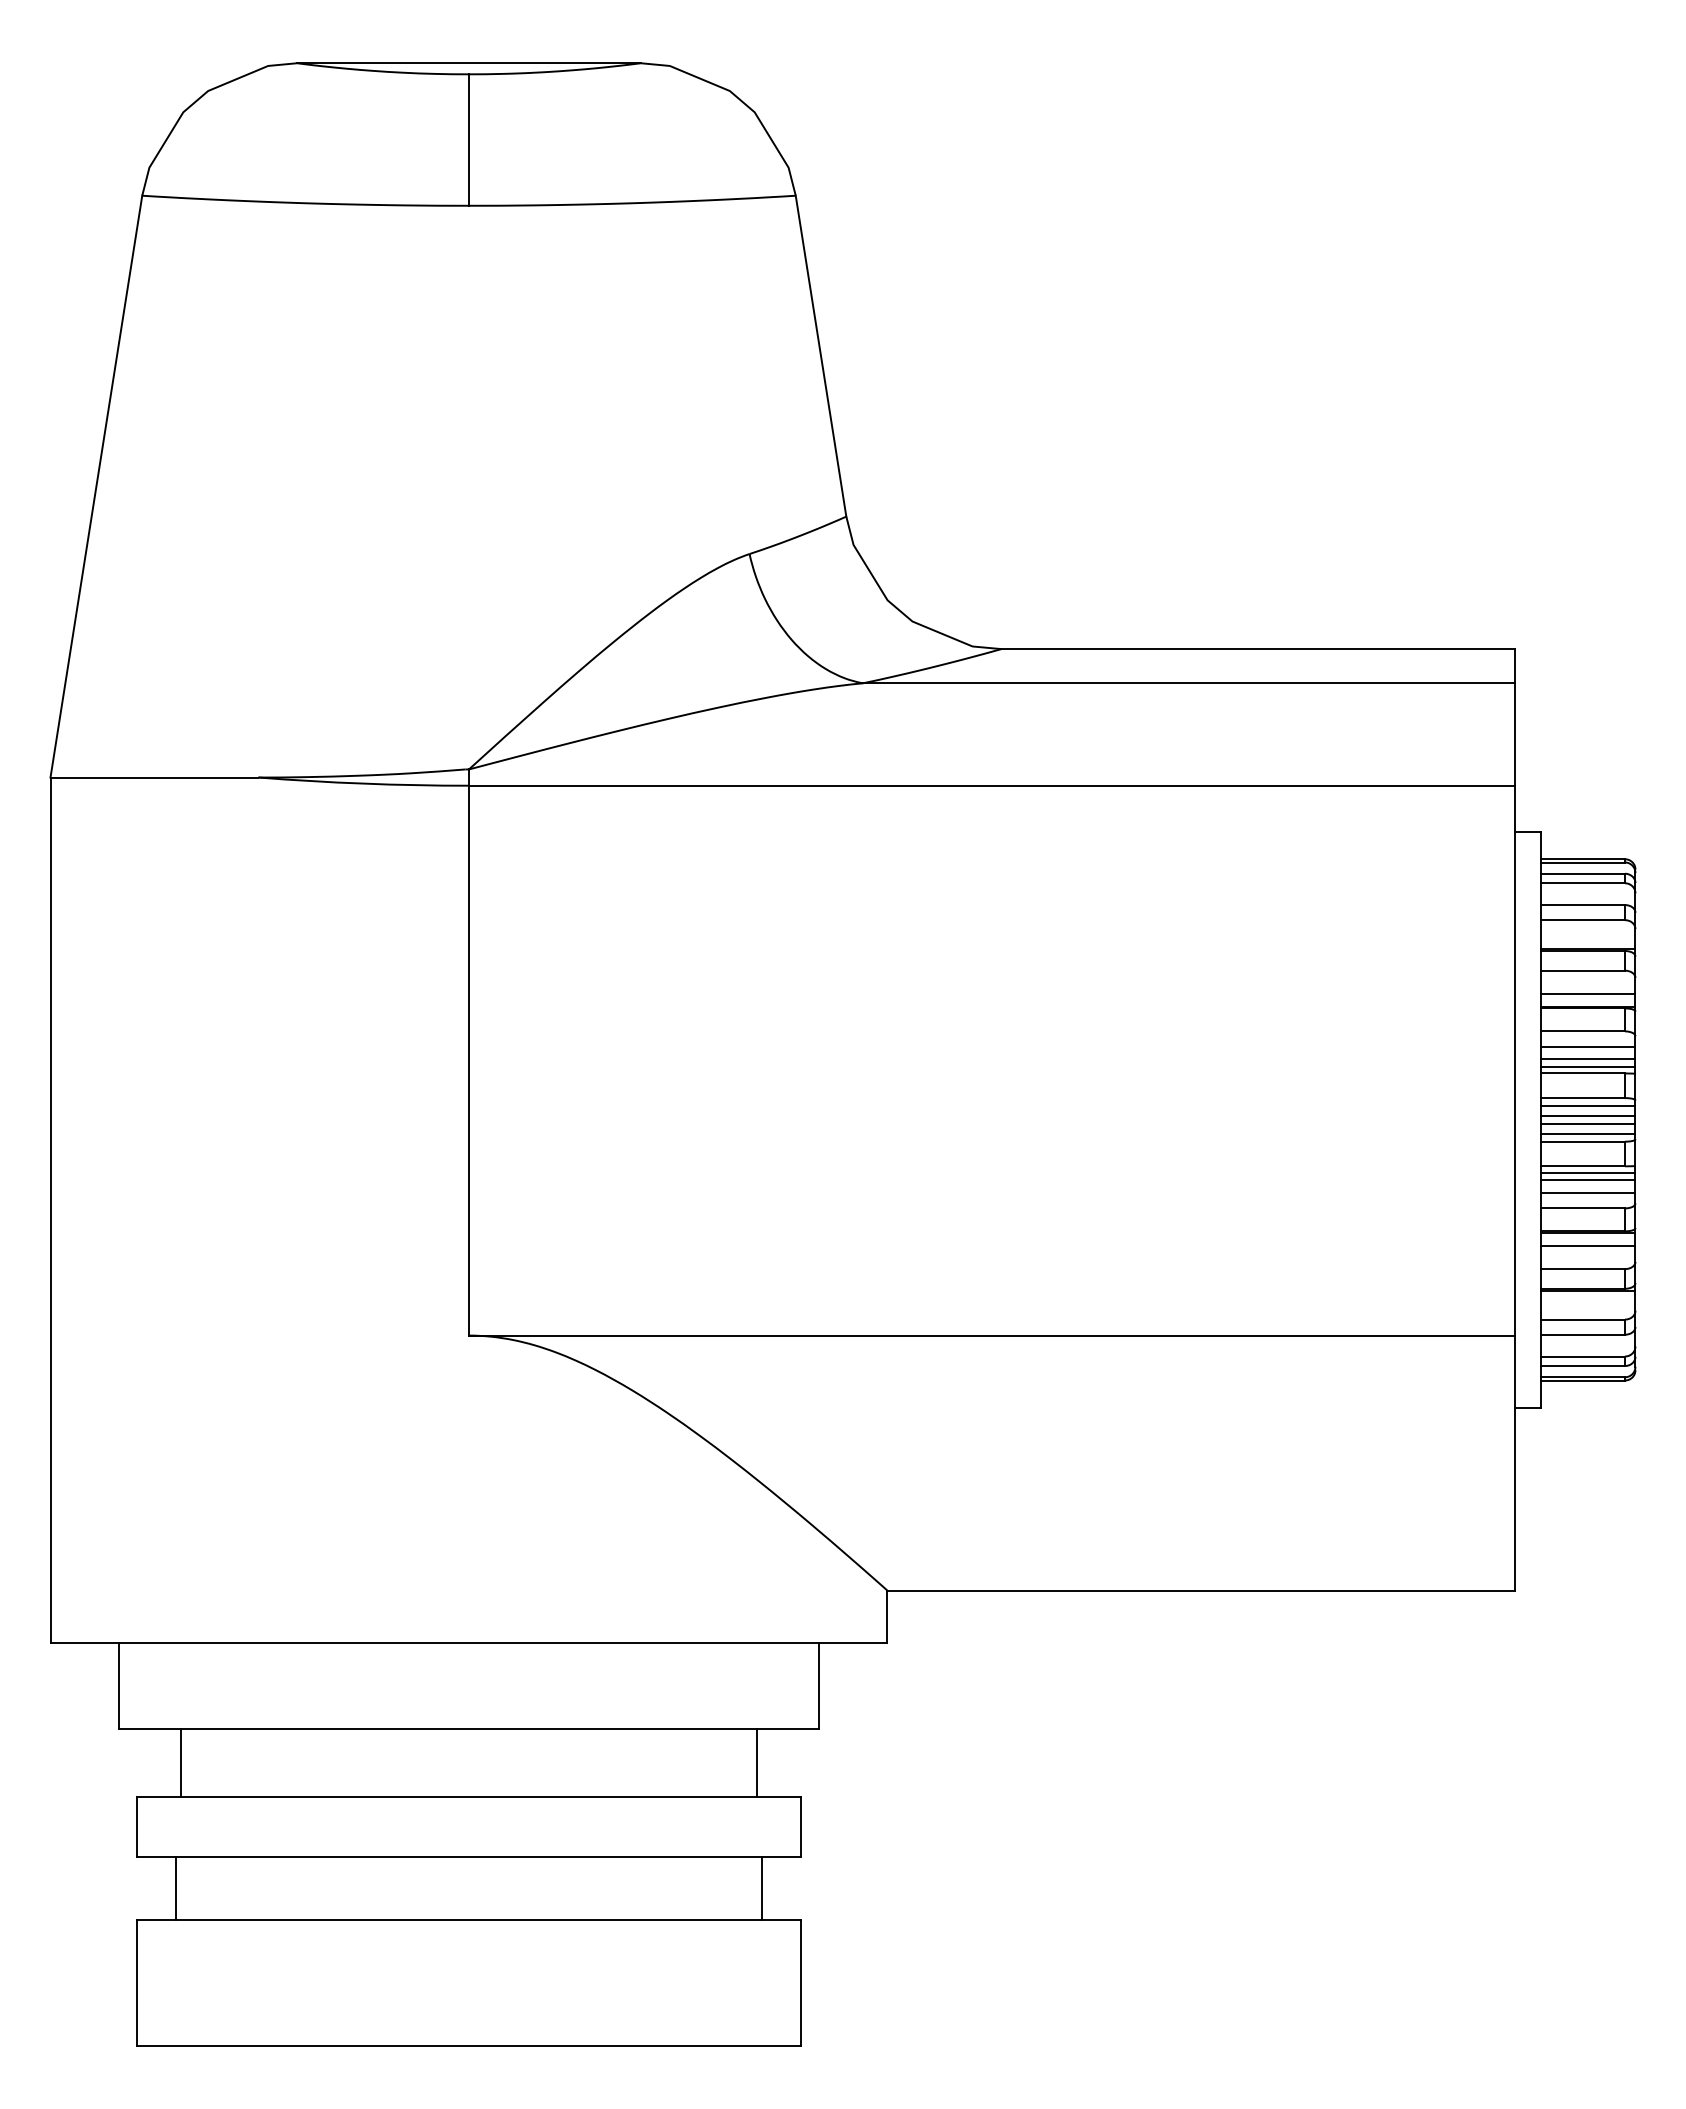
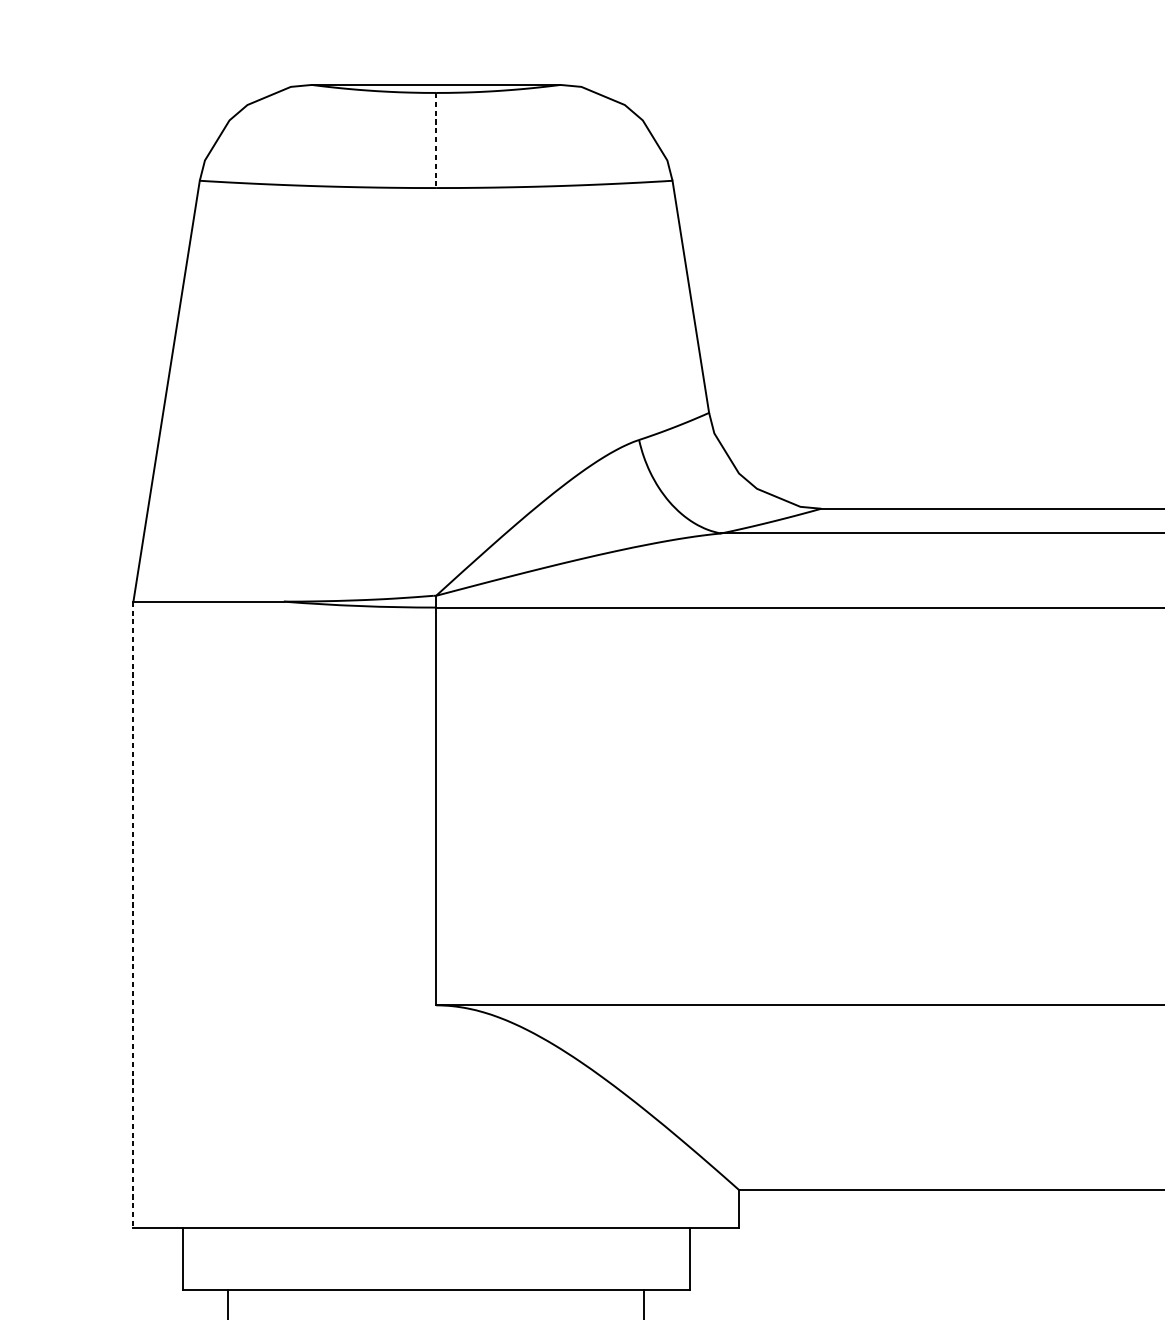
line: (468, 140) -> (435, 140), solid -> dashed
line: (50, 1210) -> (133, 914), solid -> dashed

